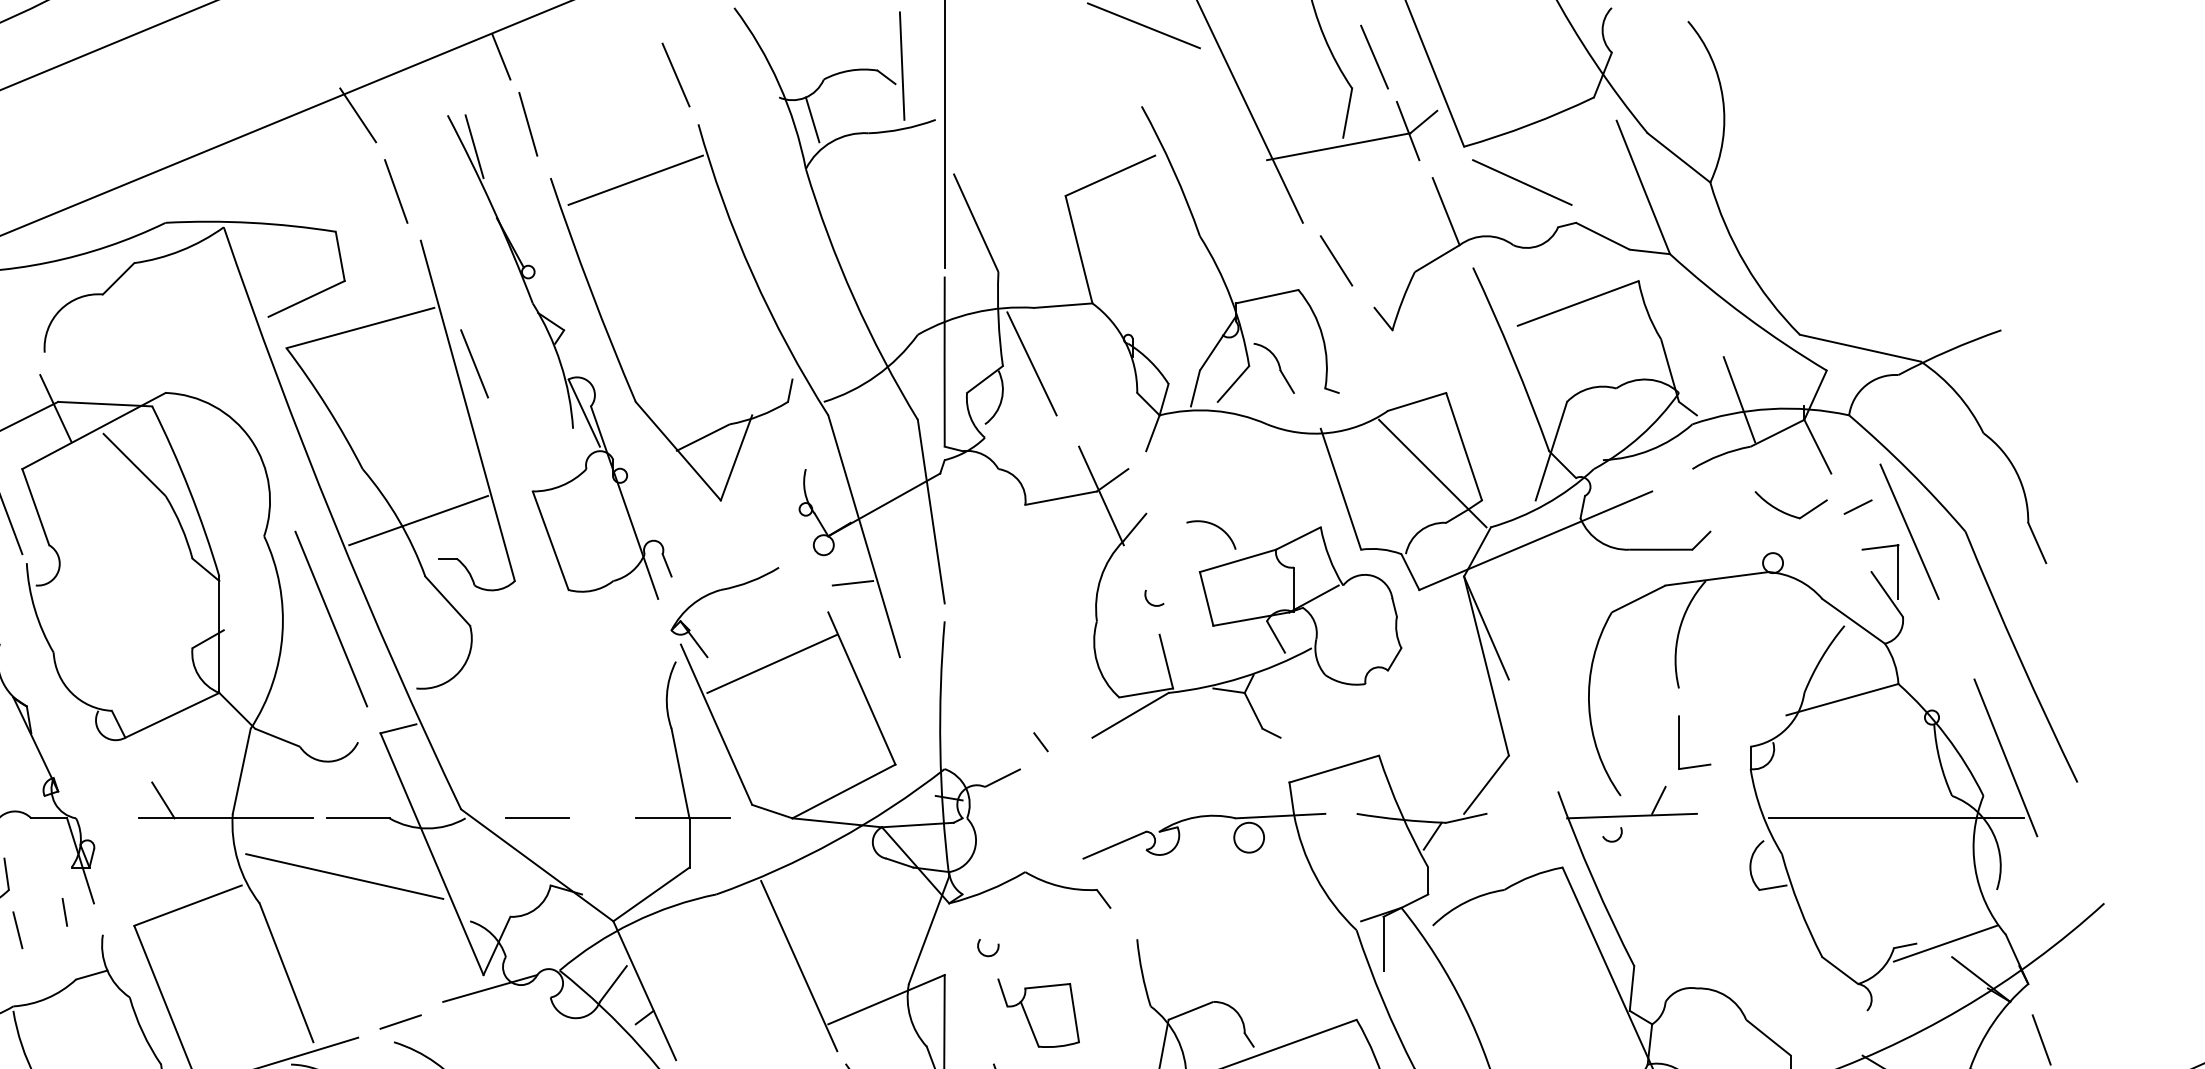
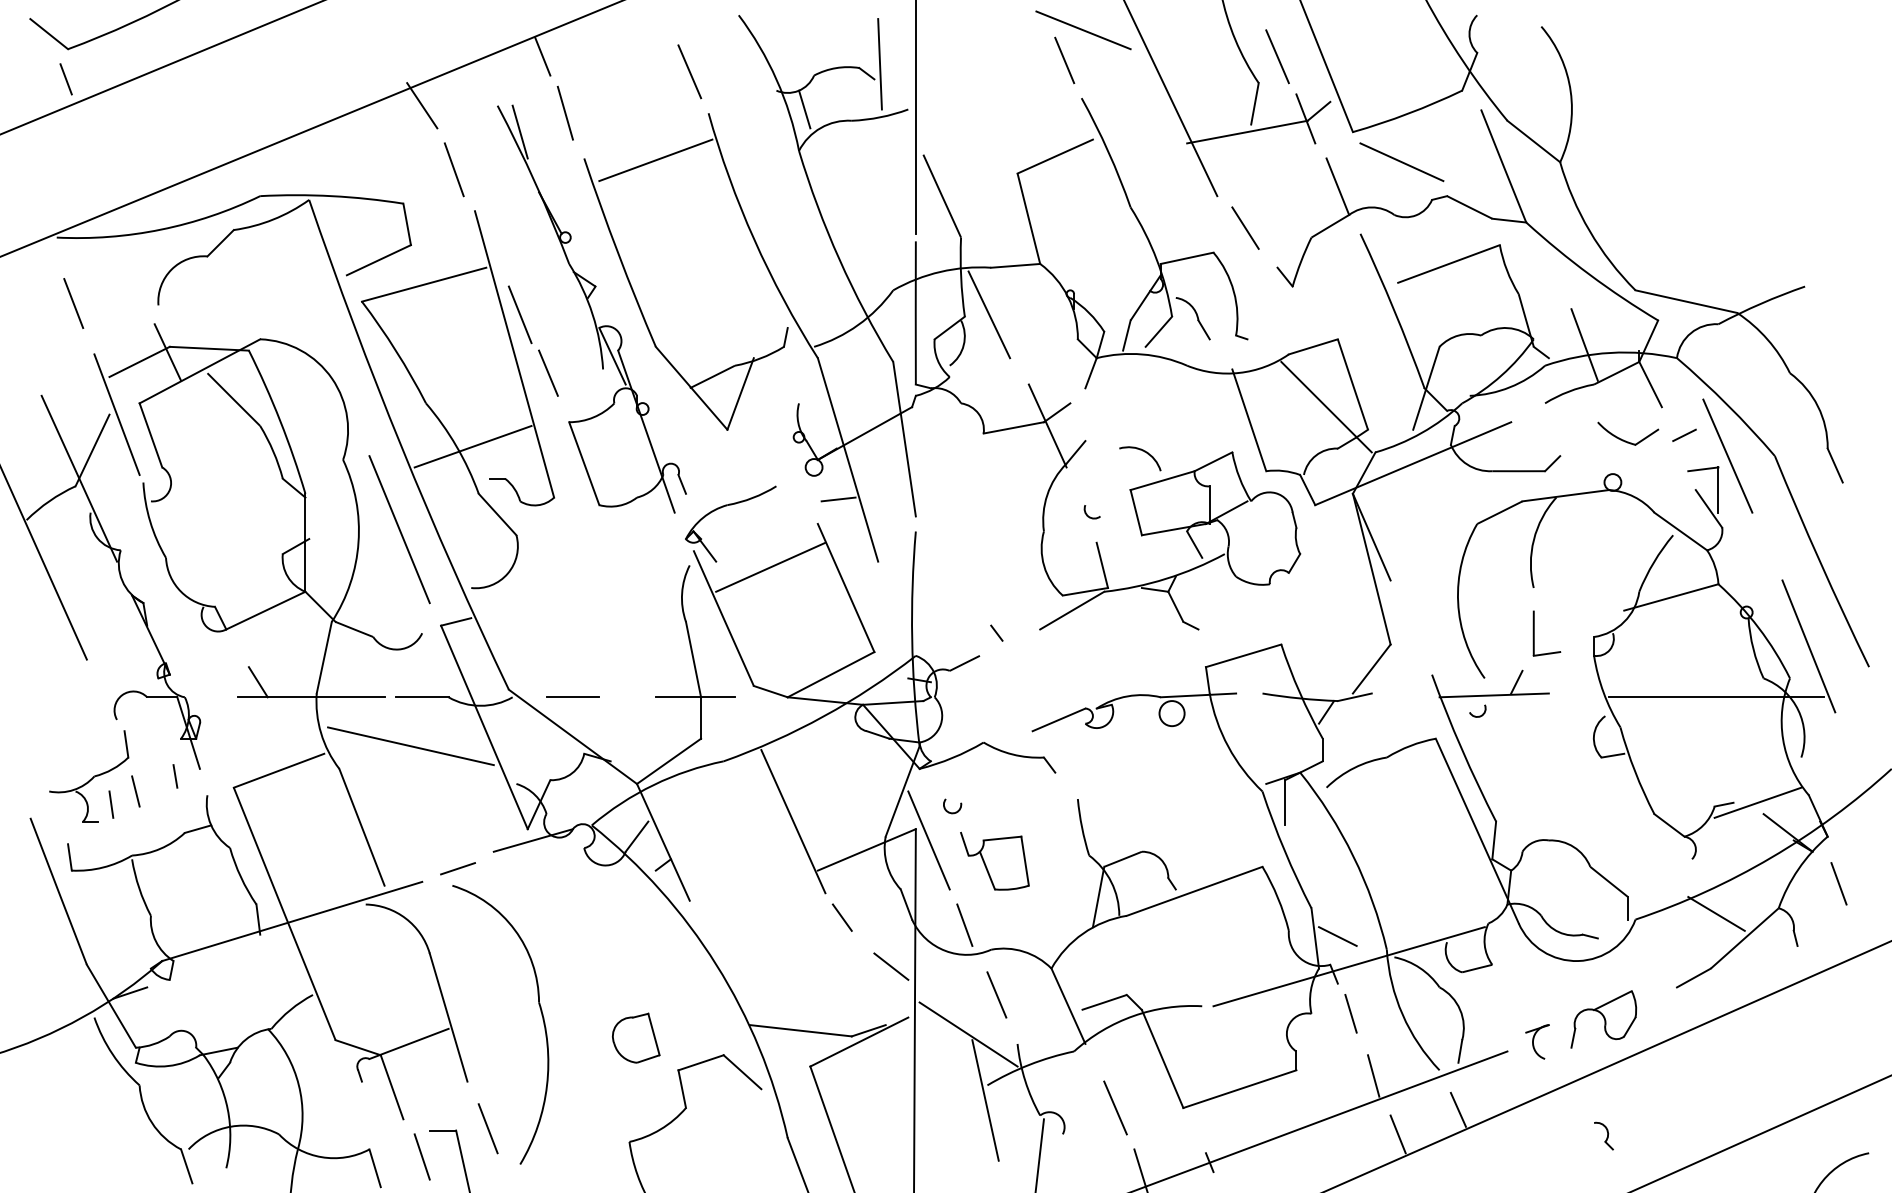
line: (1121, 61) -> (1064, 60), added
line: (508, 432) -> (548, 372), added
line: (959, 988) -> (928, 840), added

